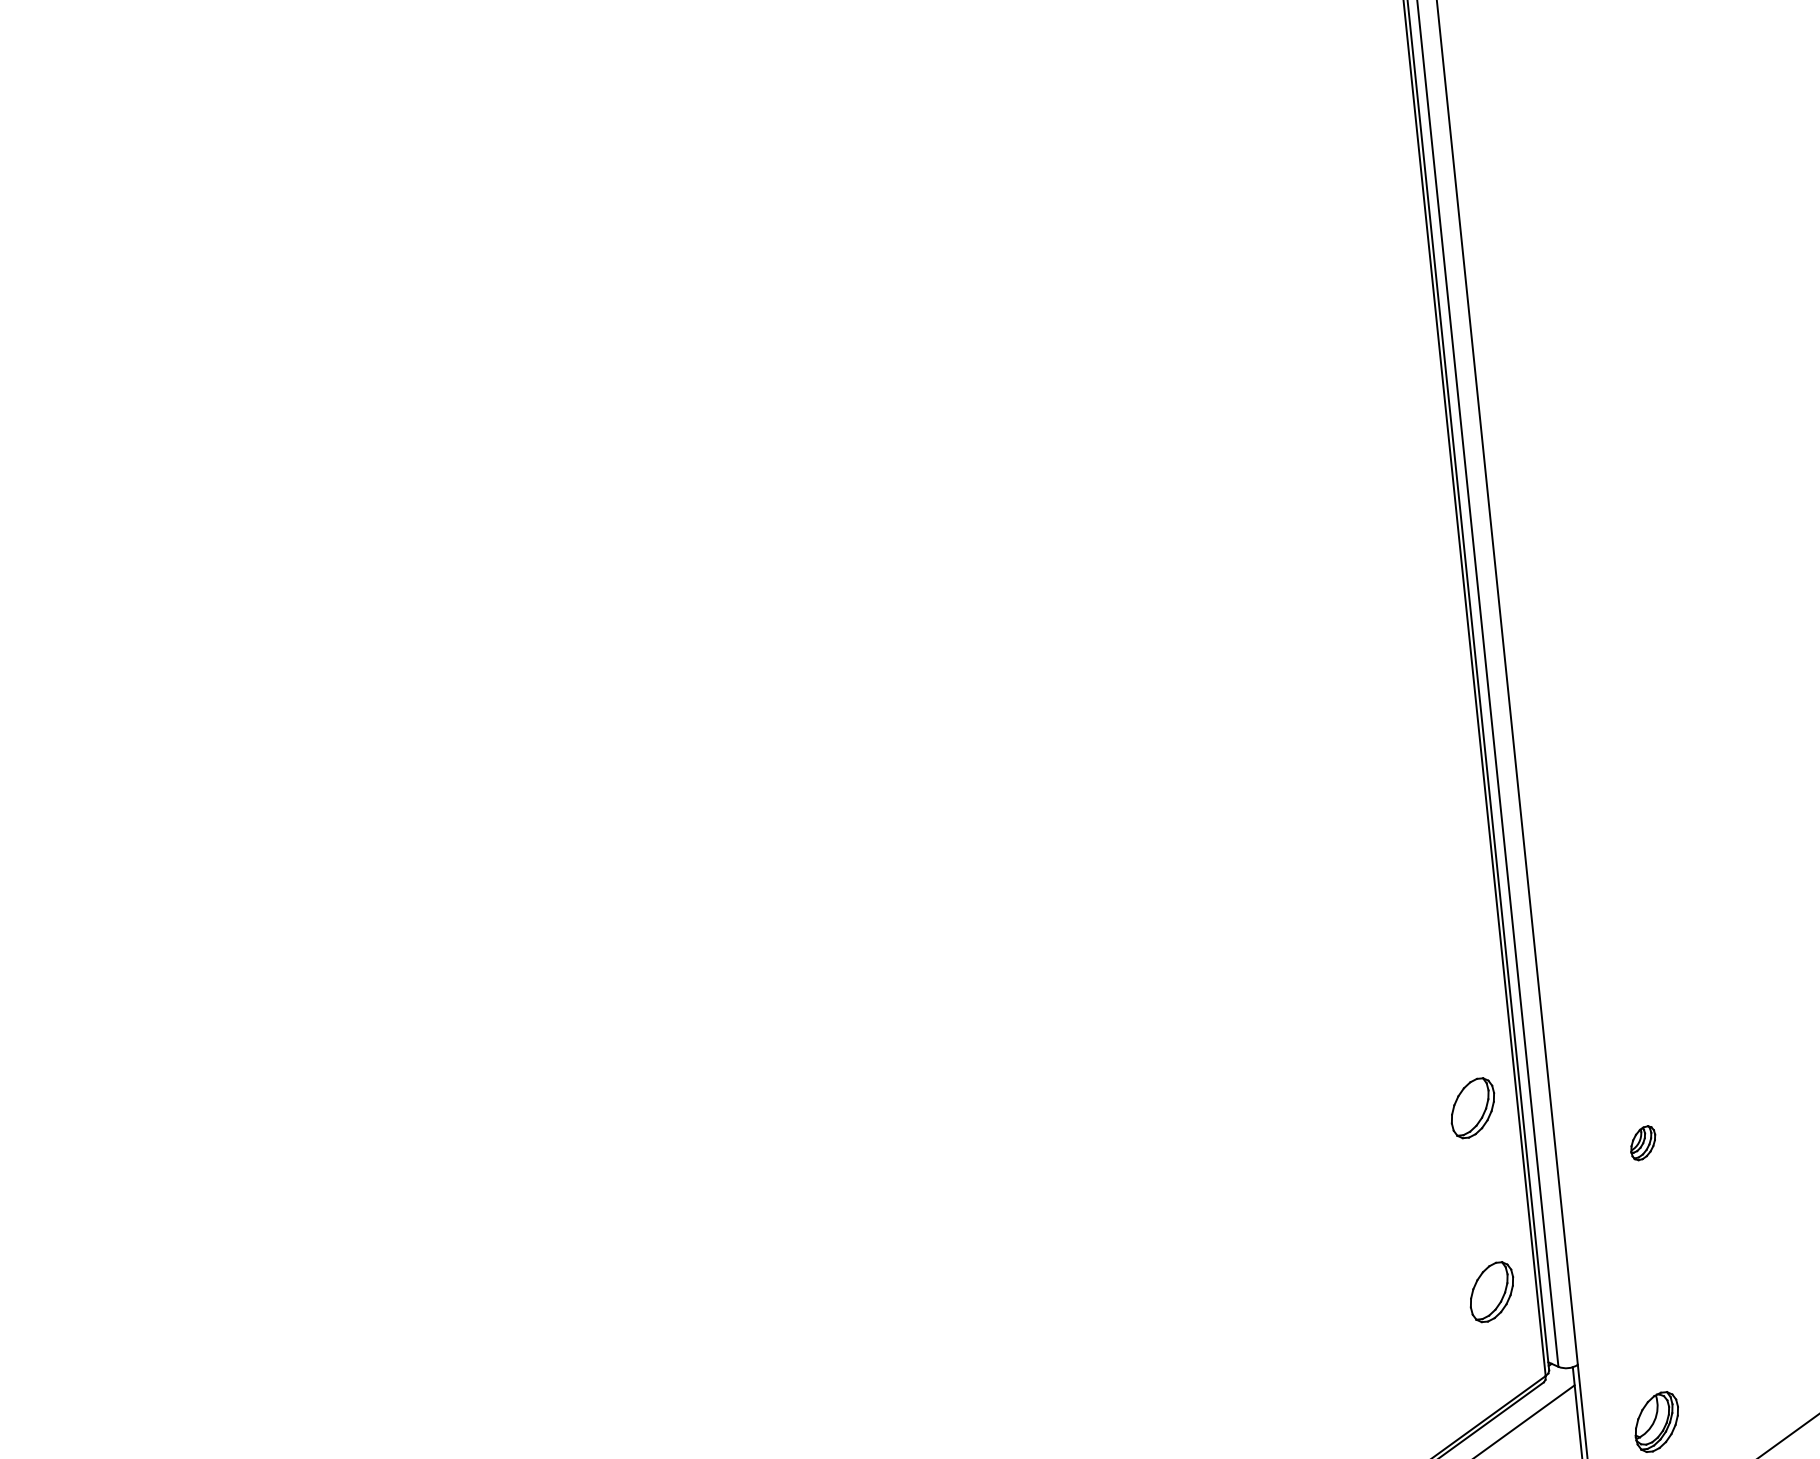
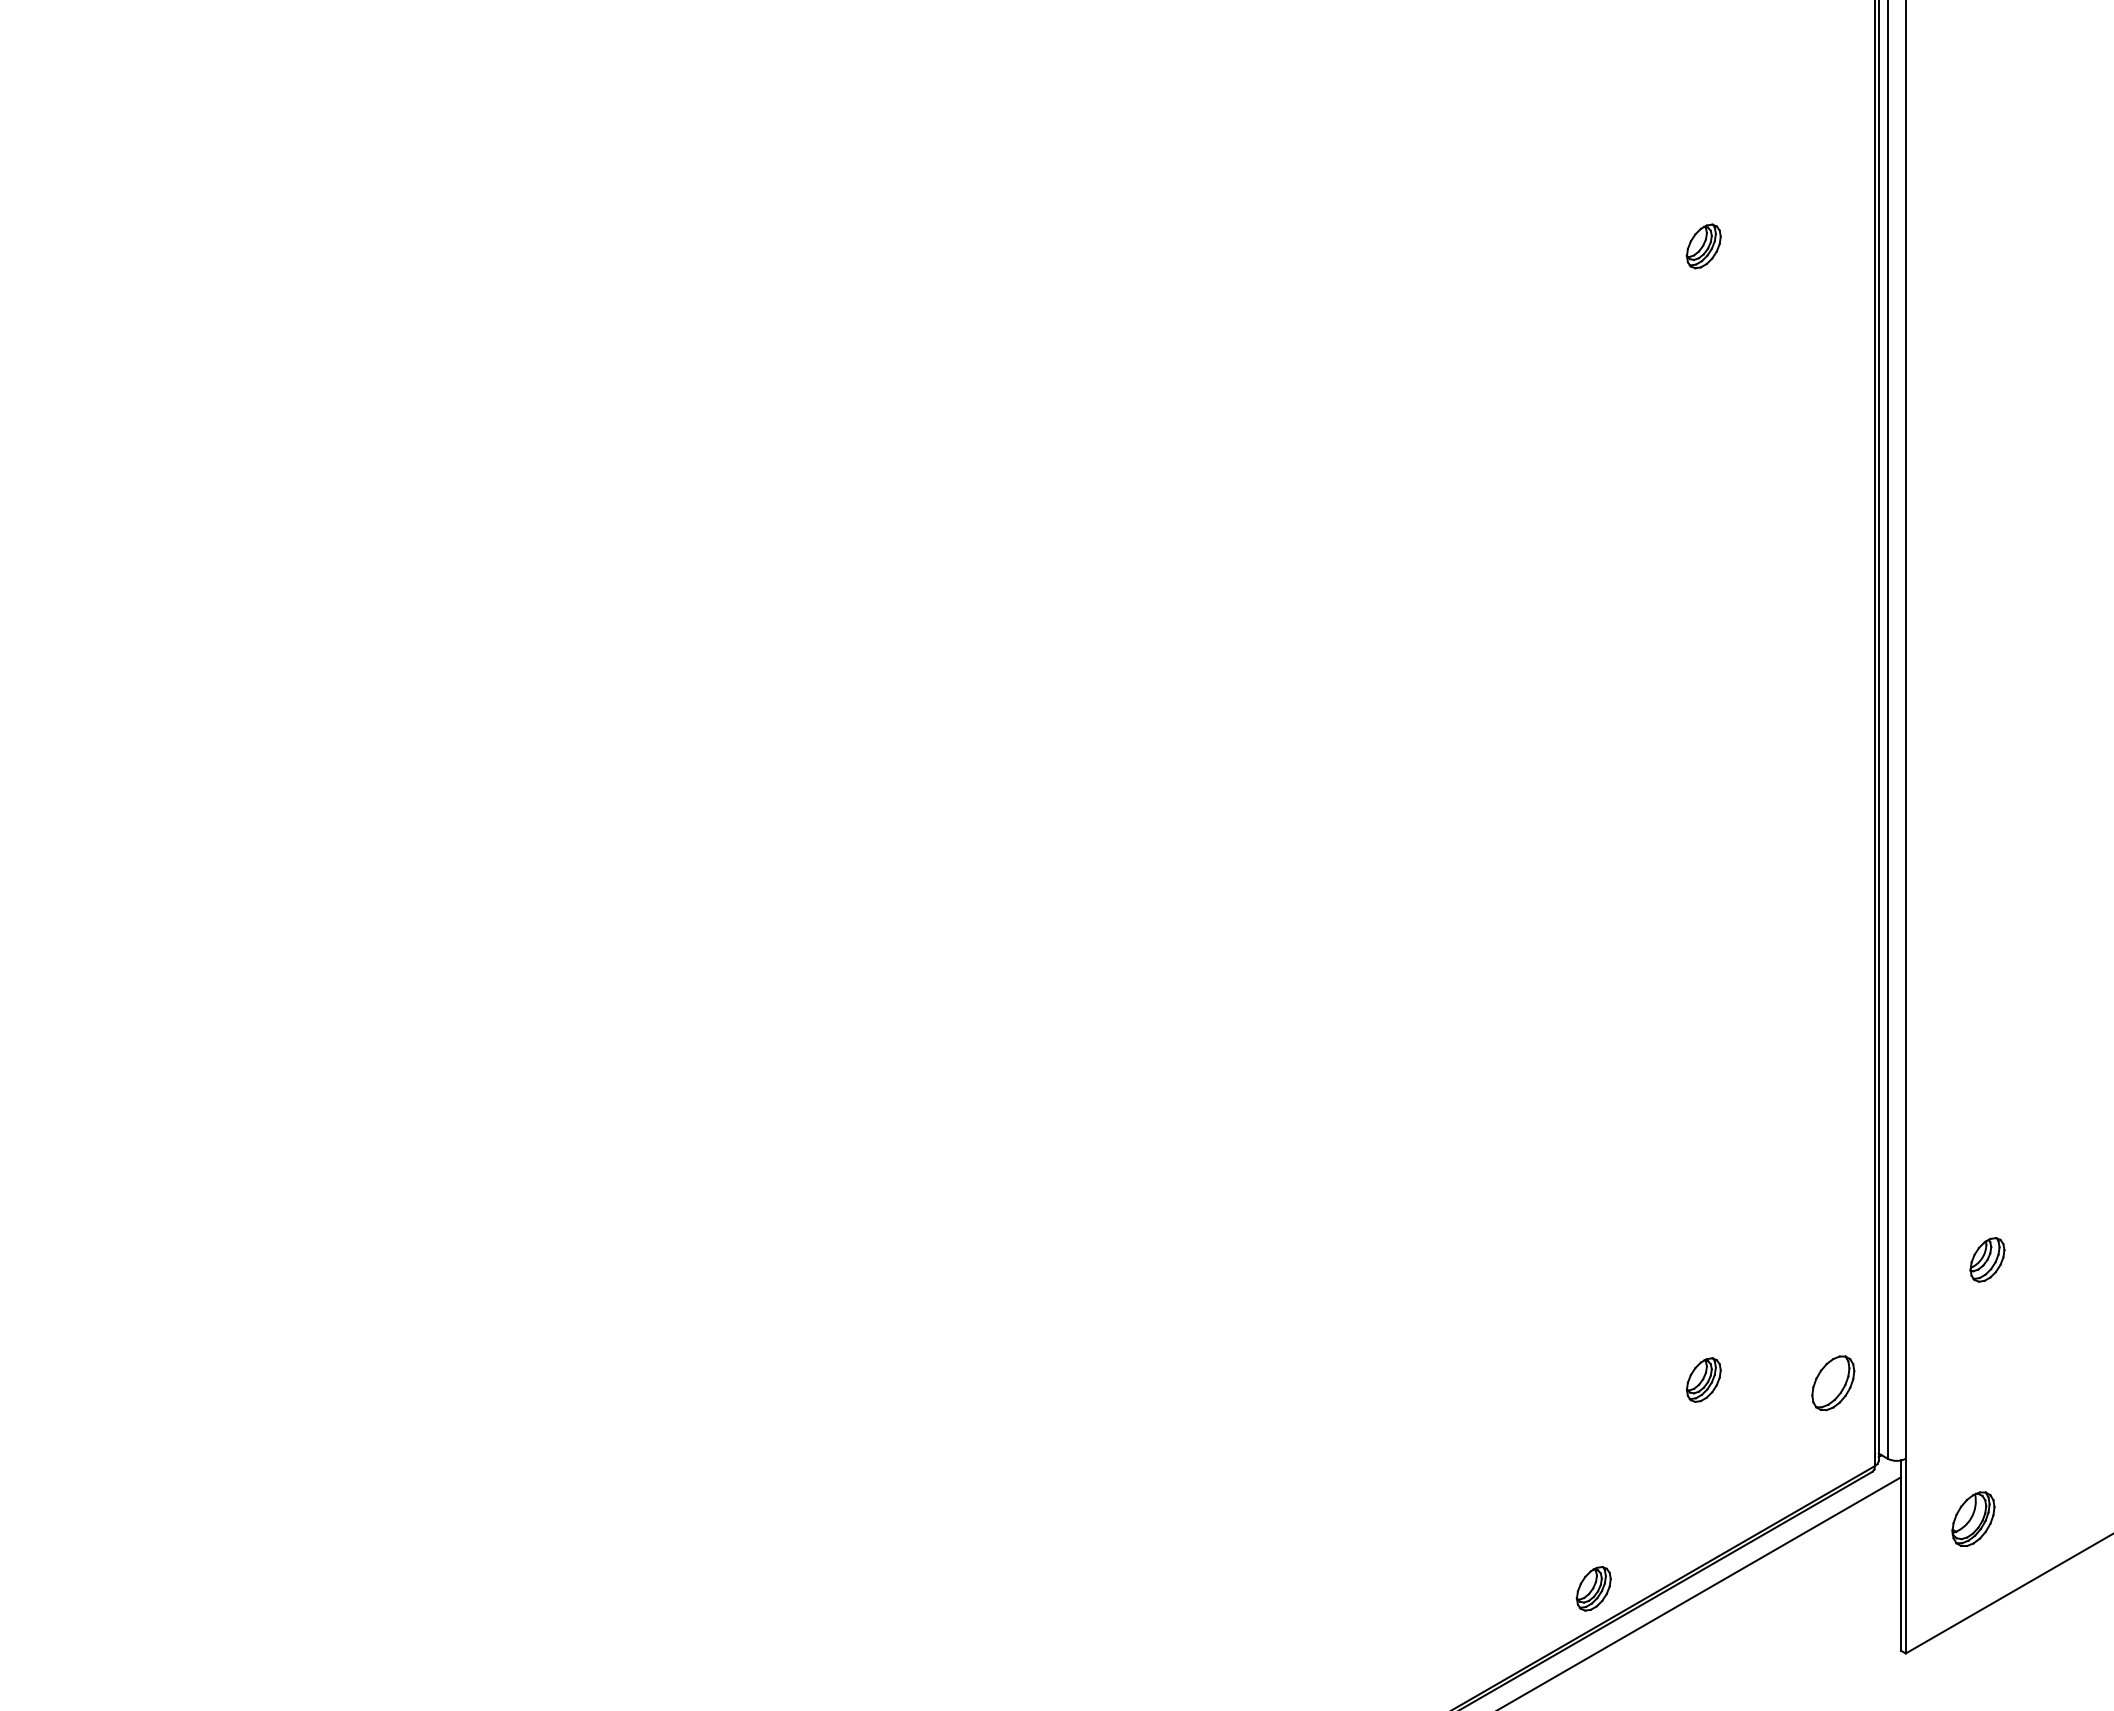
part: (1227, 90) -> (1703, 246), added
part: (1473, 1108) -> (1833, 1211), removed
part: (1643, 1142) -> (1987, 1259), size x1.43
part: (1352, 1302) -> (1703, 1379), added

